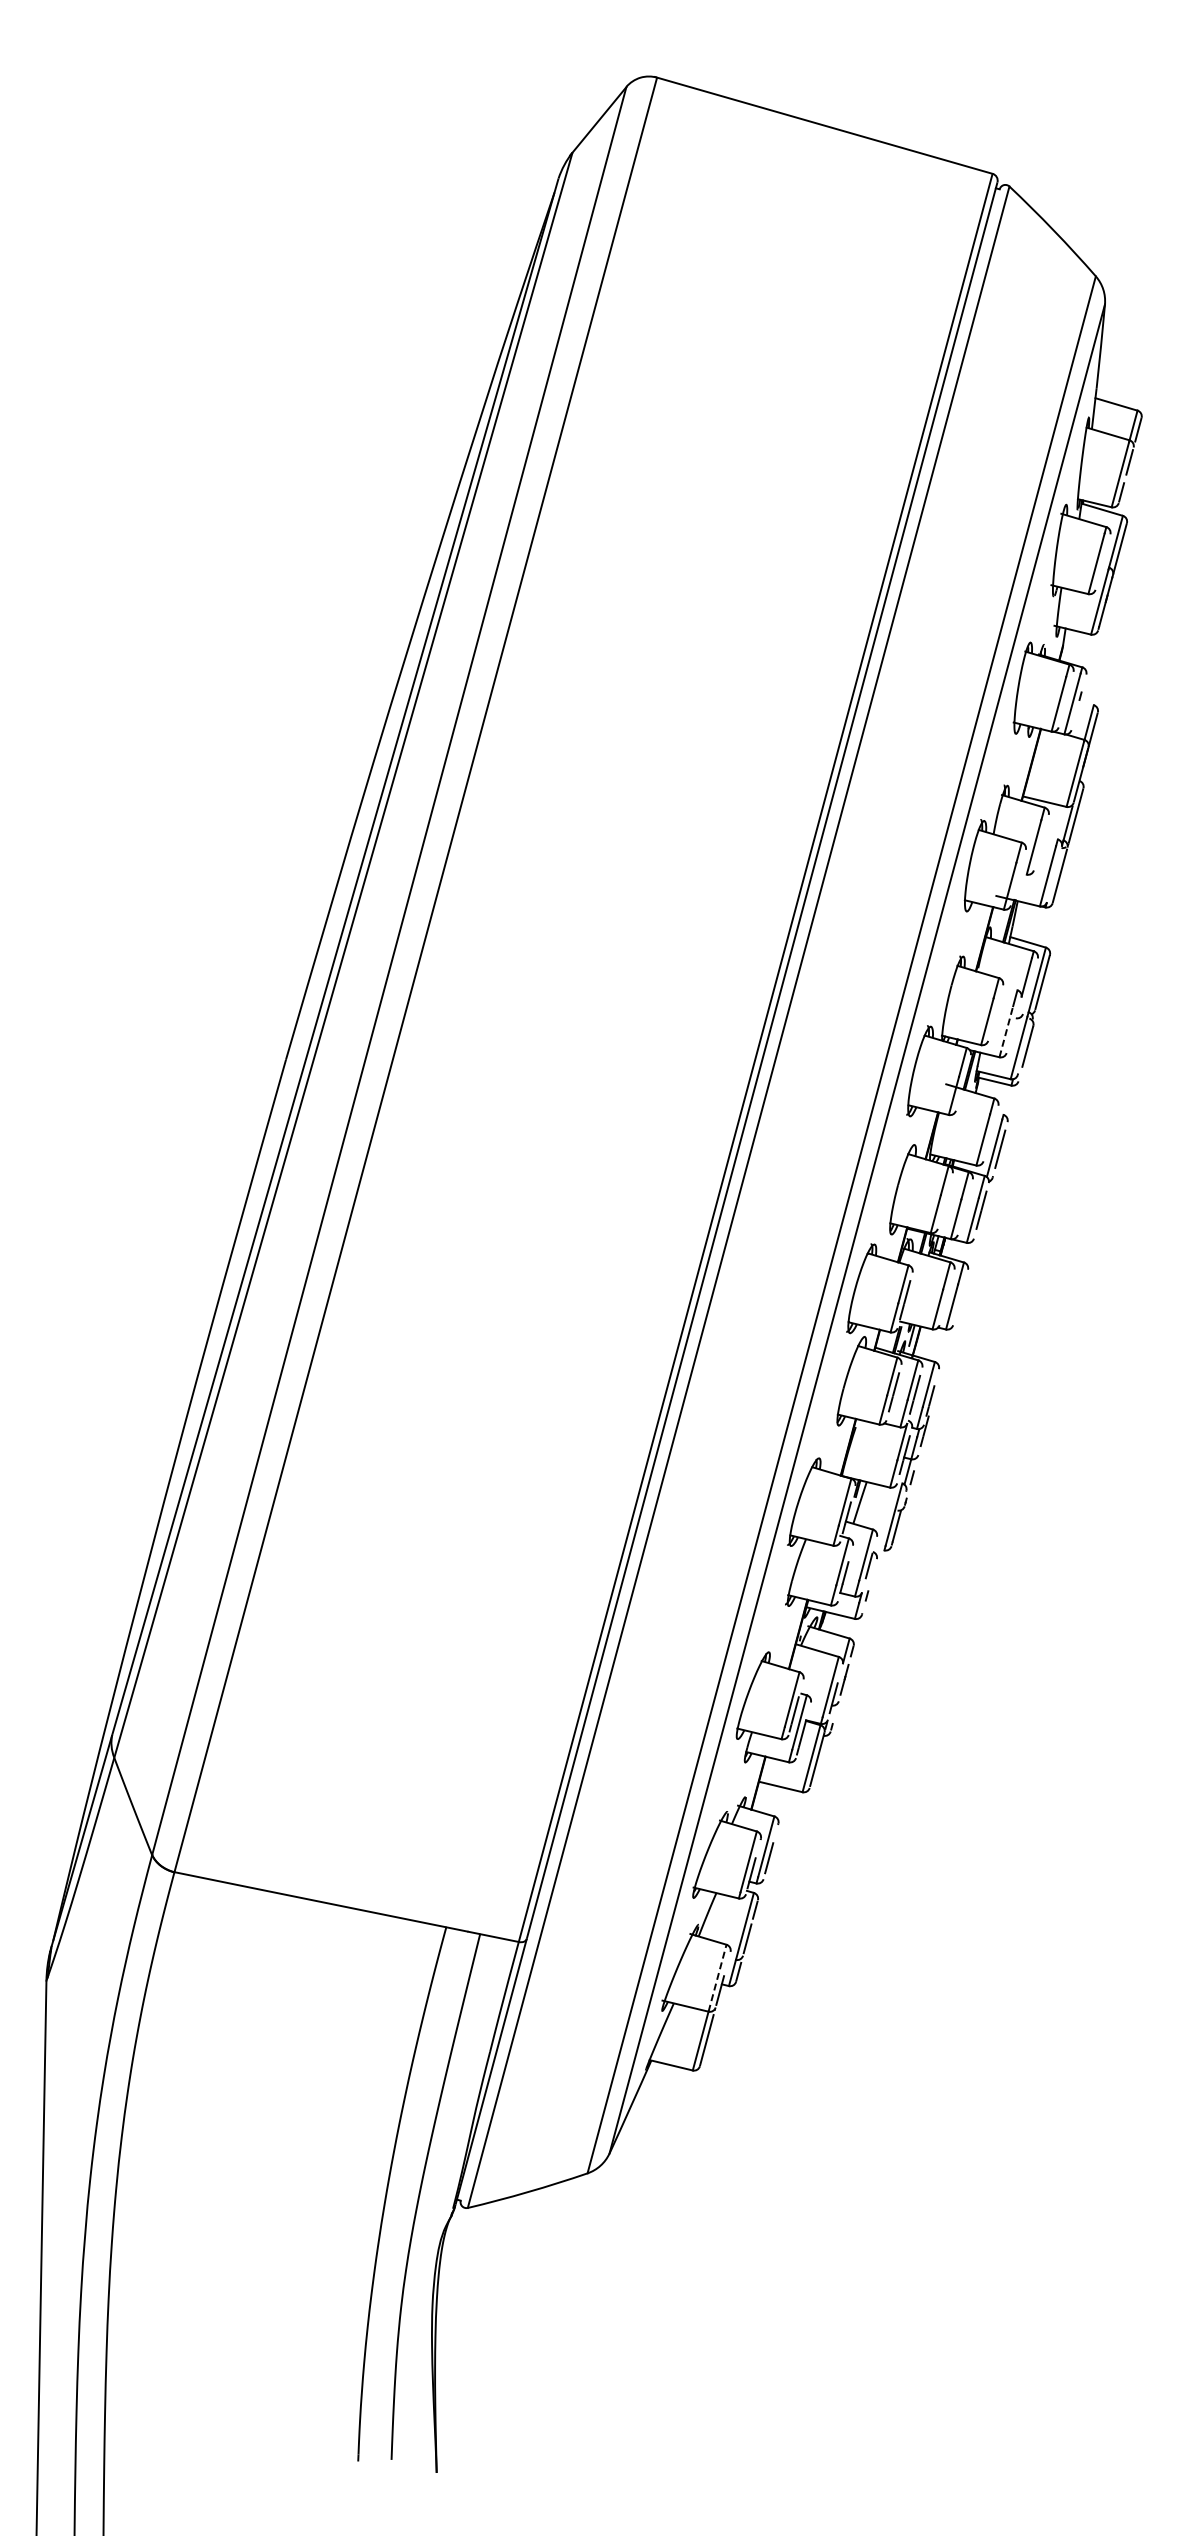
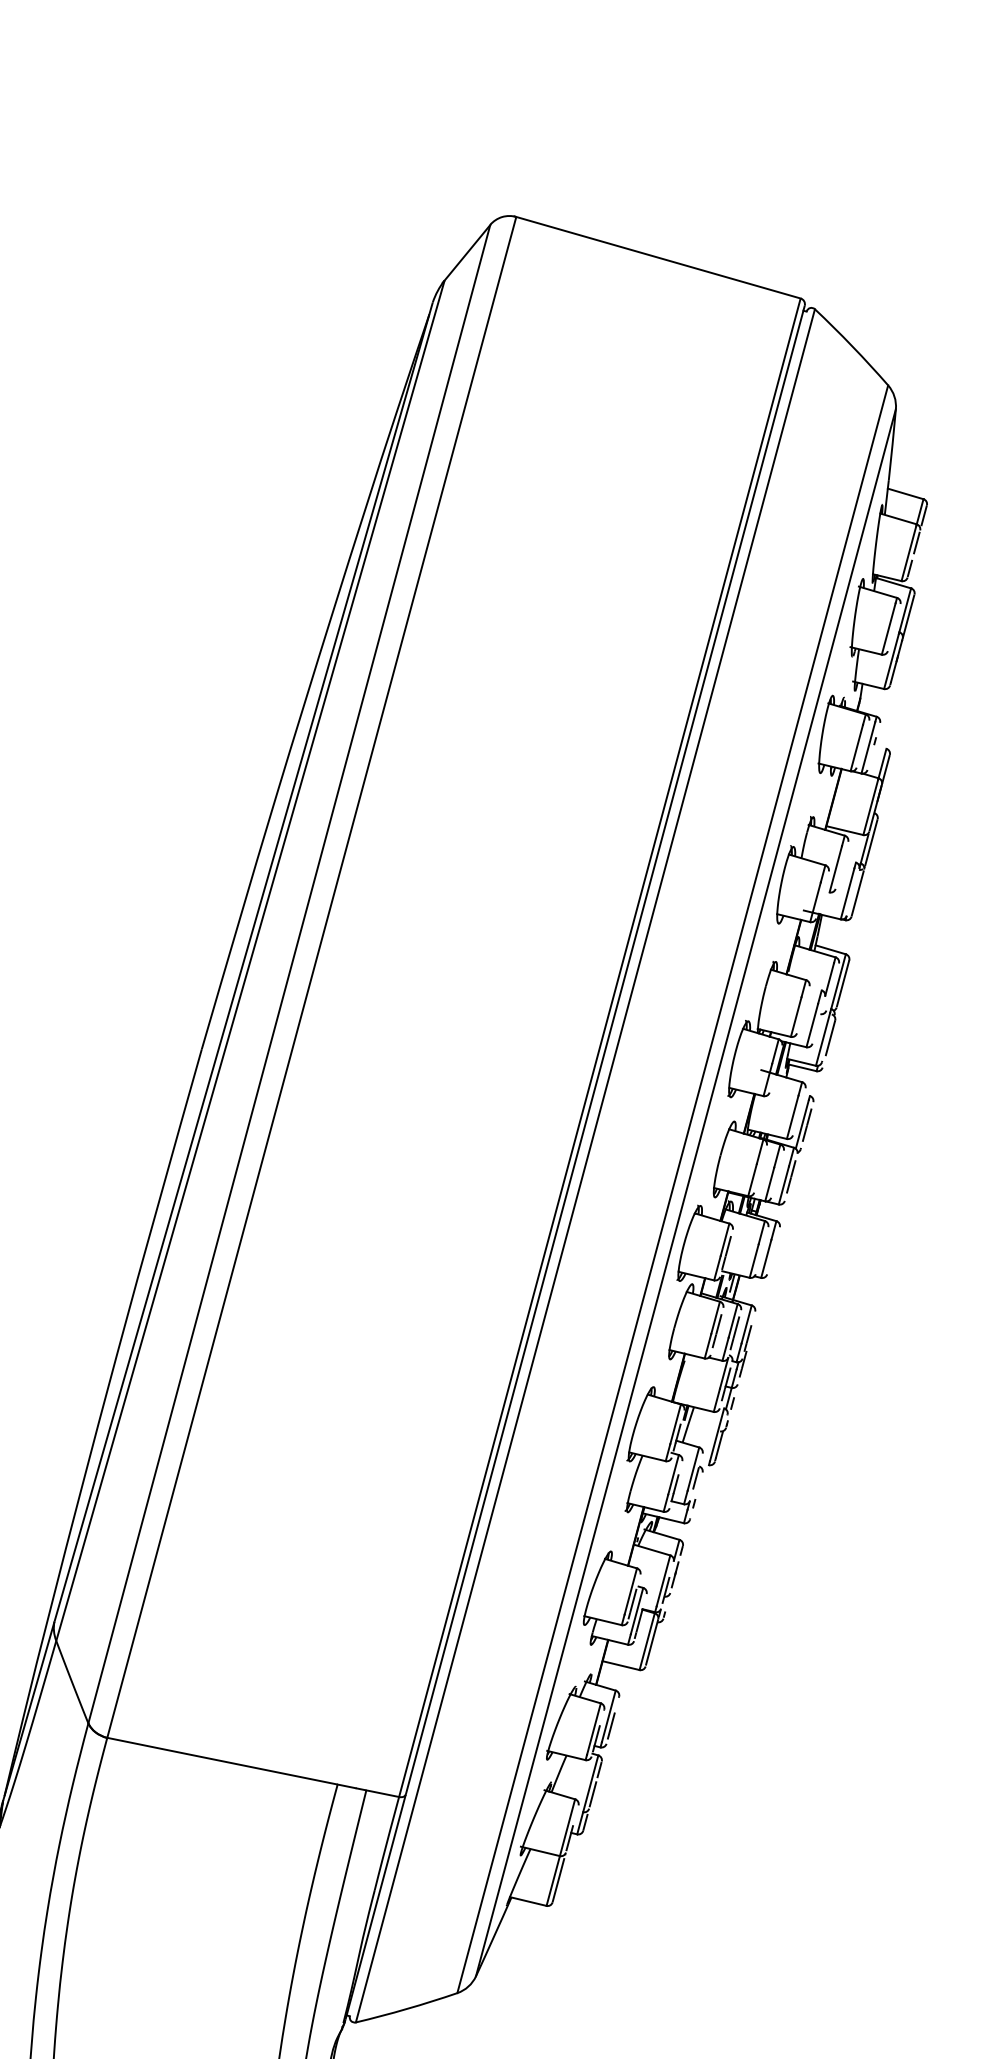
line: (1006, 1031) -> (812, 1025), dashed -> solid
line: (717, 1978) -> (567, 1827), dashed -> solid

